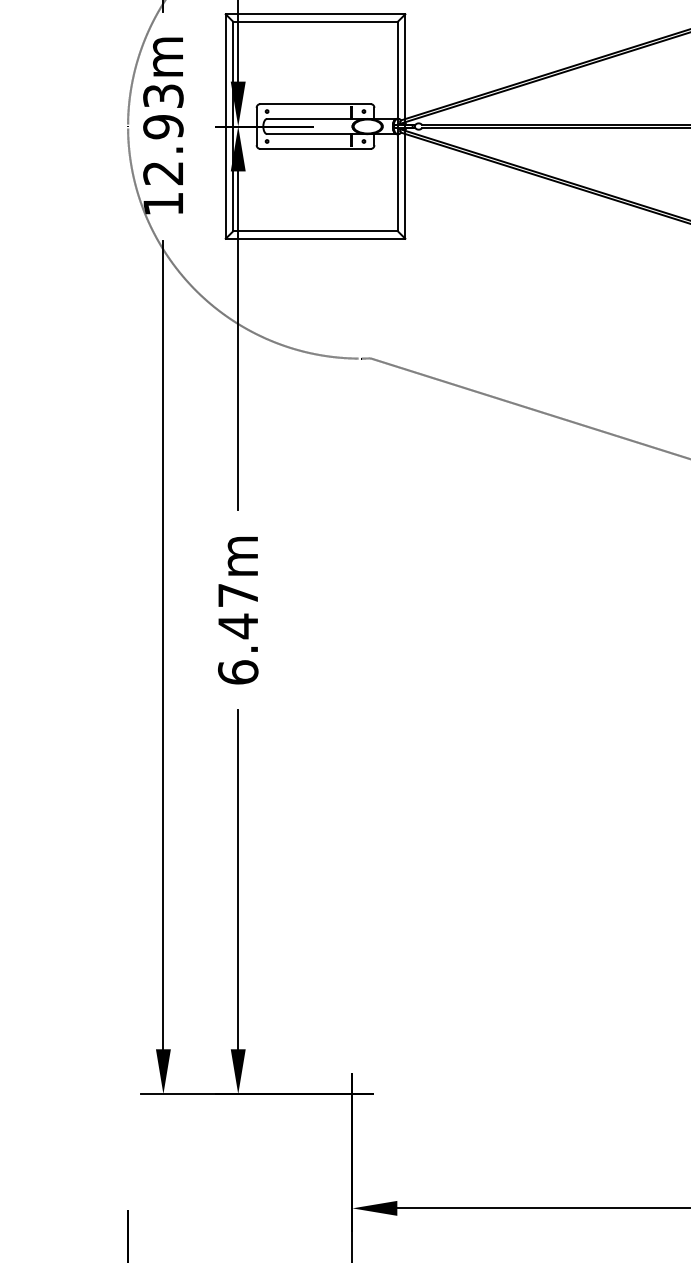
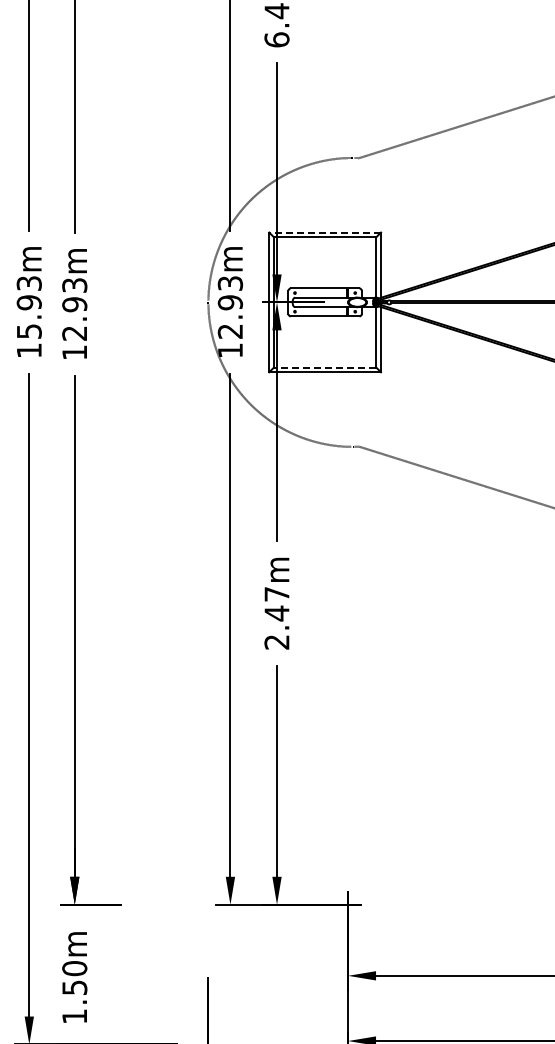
line: (316, 14) -> (325, 232), solid -> dashed
line: (314, 231) -> (324, 367), solid -> dashed
text: (237, 671) -> (276, 641), 6.47m -> 2.47m

